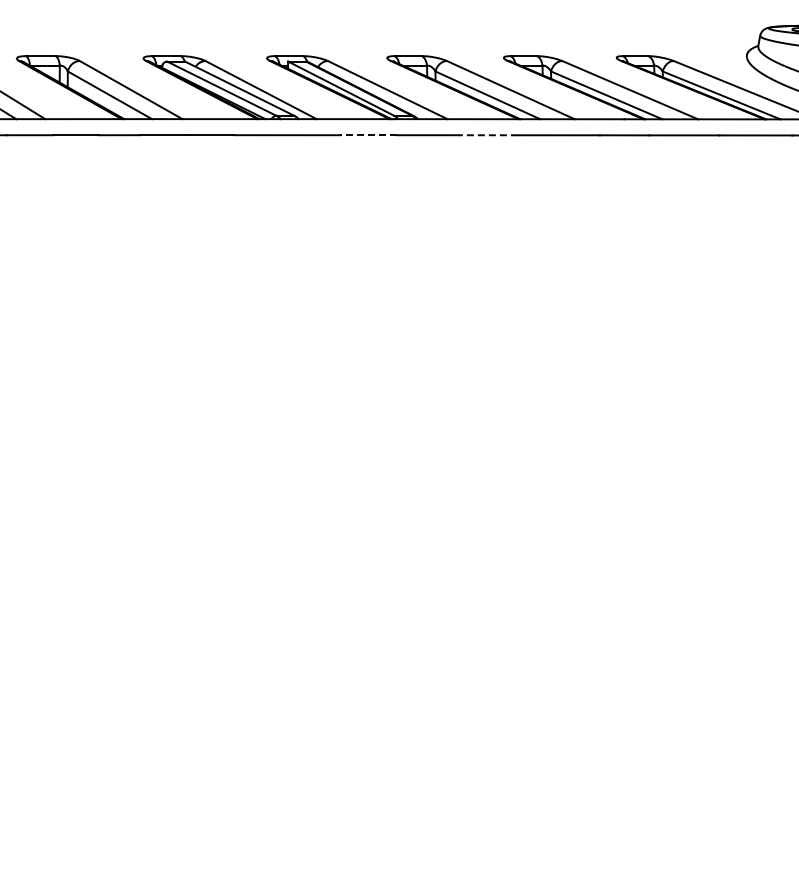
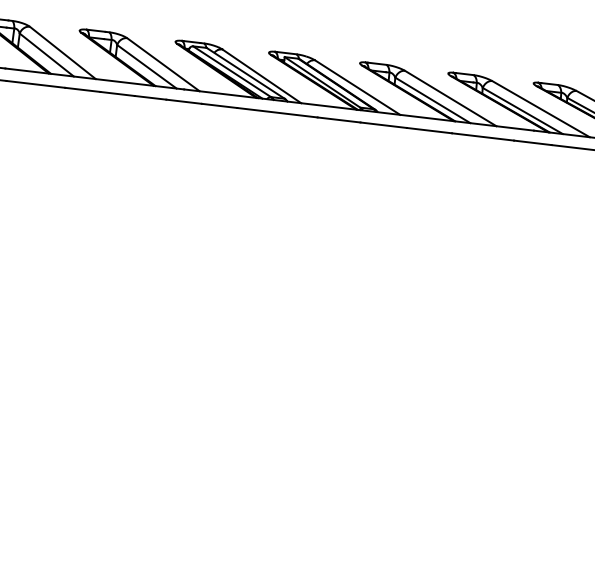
line: (368, 135) -> (338, 120), dashed -> solid
line: (488, 135) -> (429, 130), dashed -> solid

